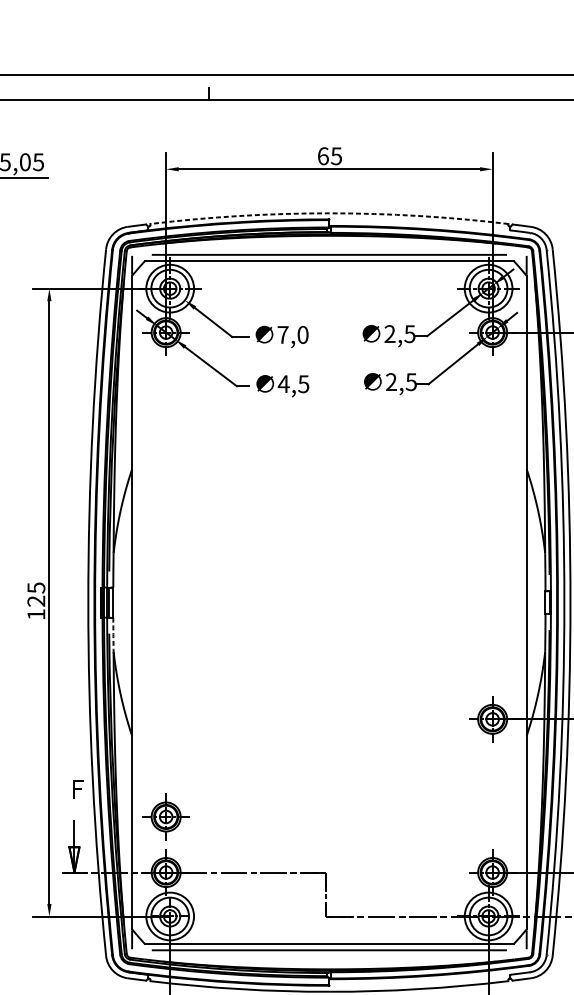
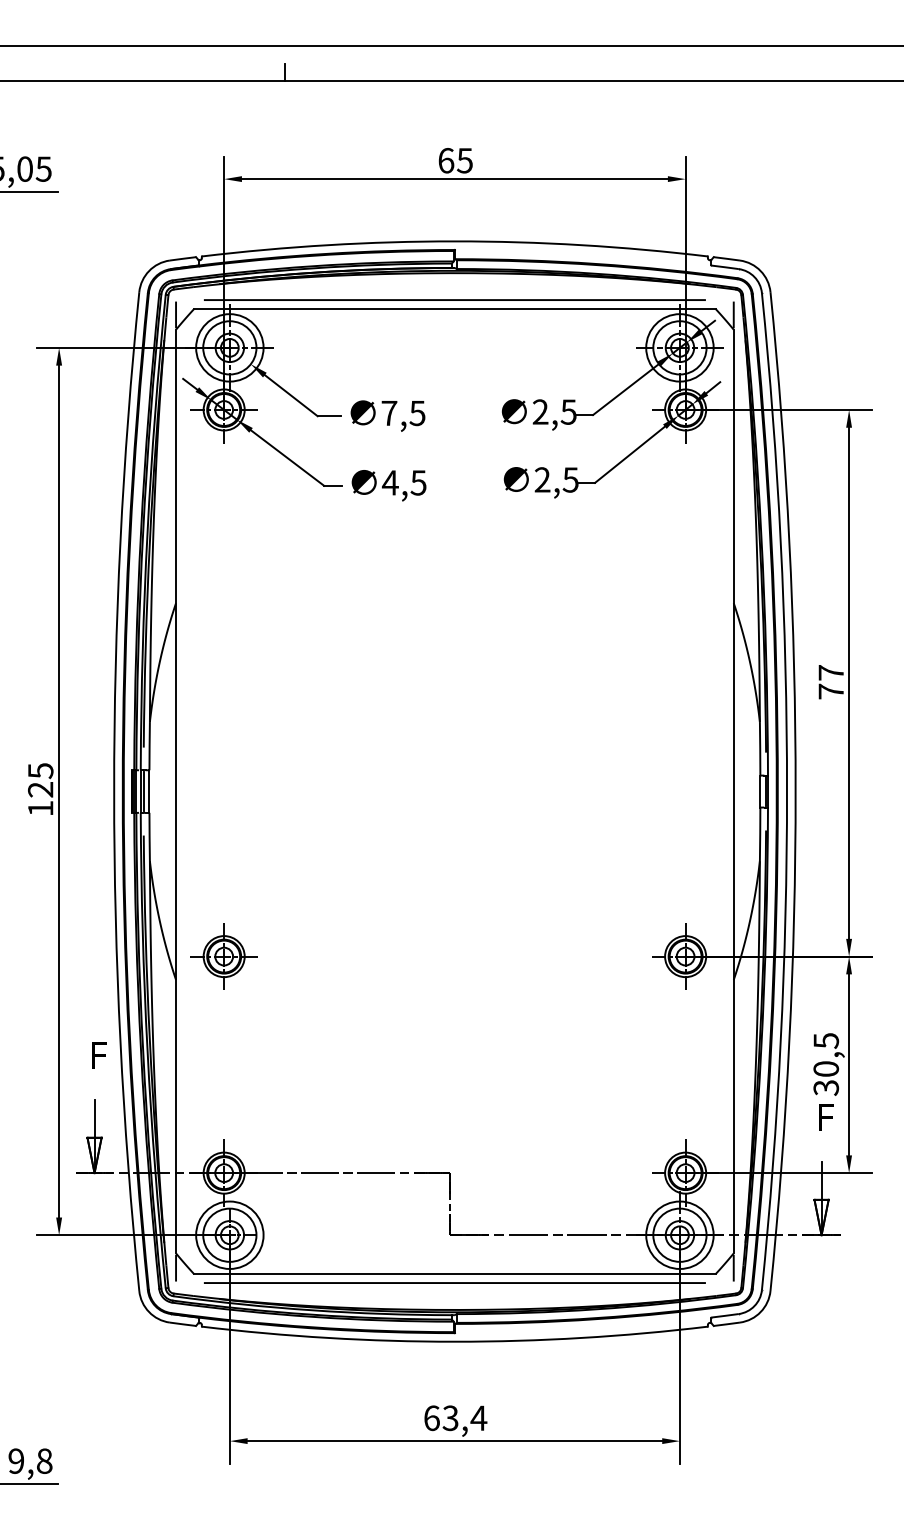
arc: (329, 213) -> (454, 241), dashed -> solid
text: (302, 335) -> (417, 413), 7,0 -> 7,5
arc: (113, 634) -> (149, 836), dashed -> solid
part: (165, 816) -> (223, 956), moved

